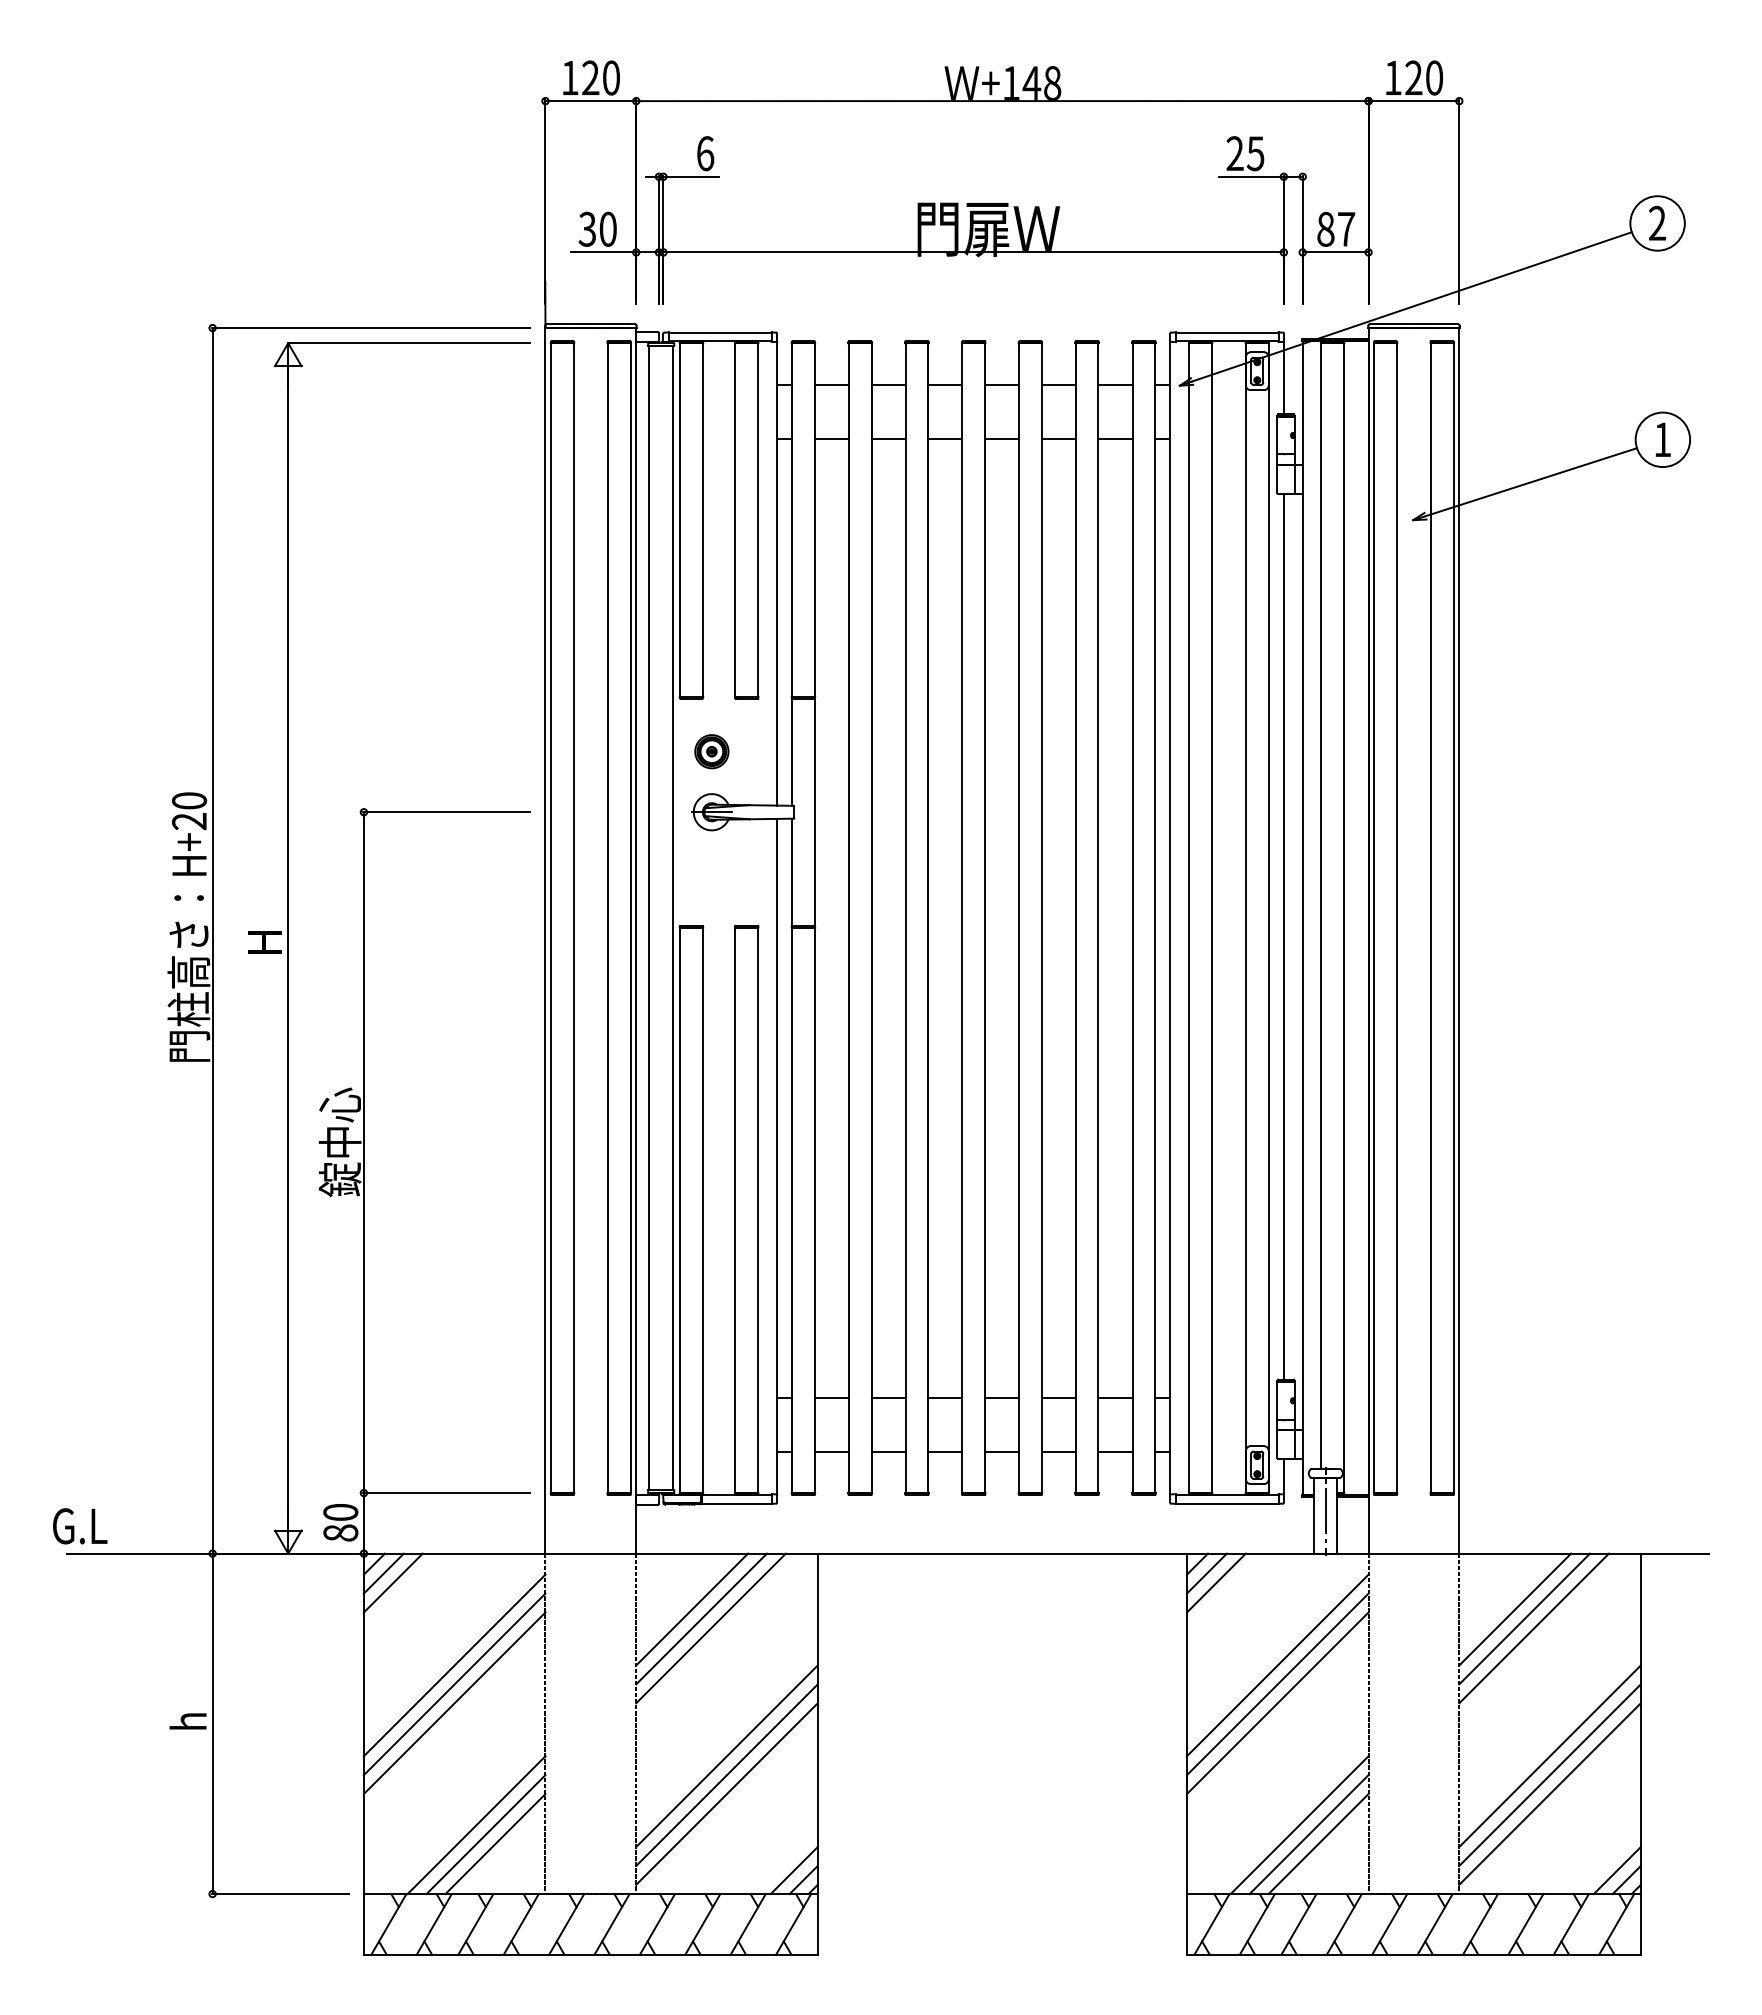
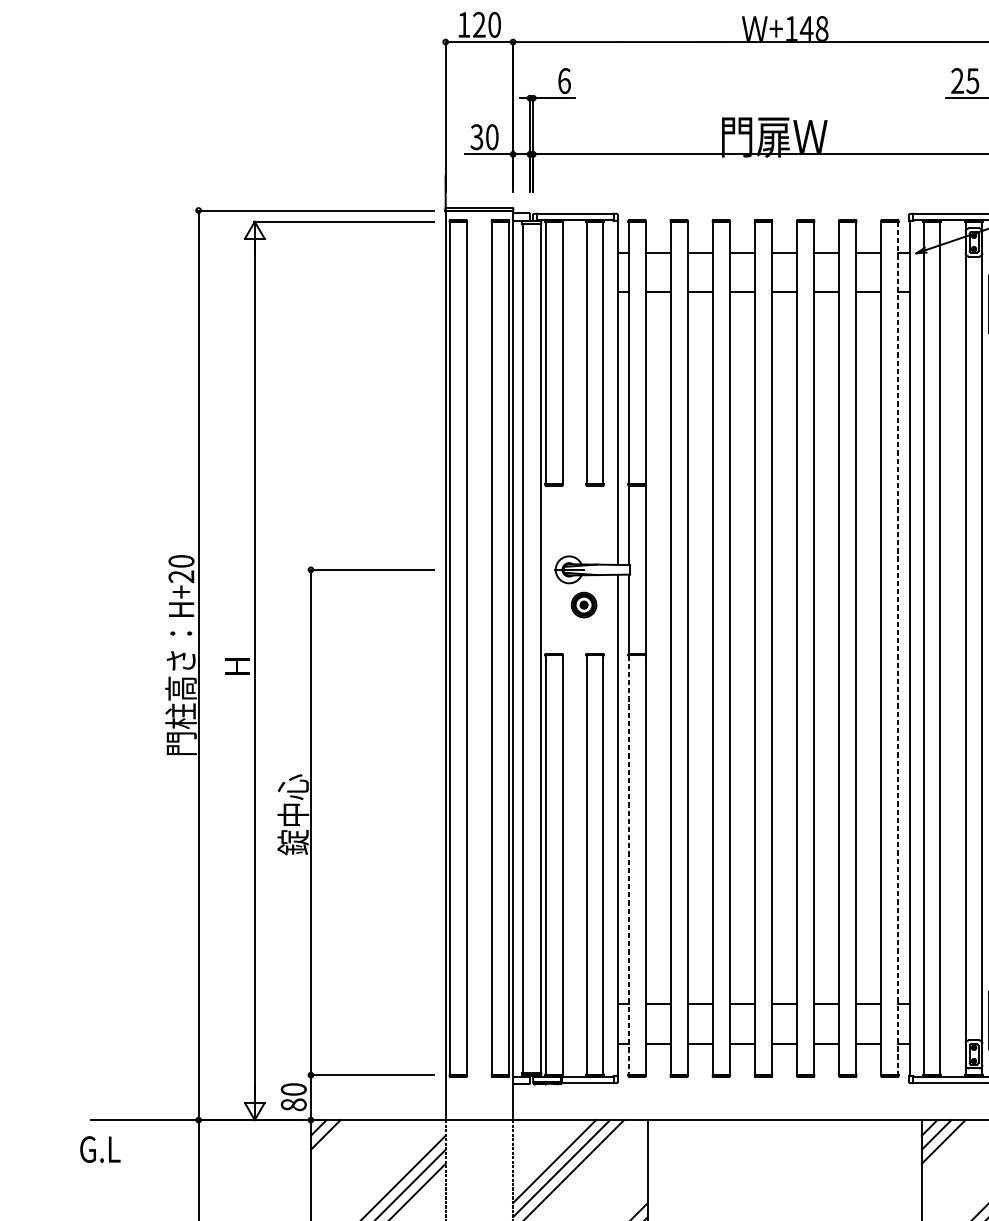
part: (711, 751) -> (583, 604), moved
line: (1155, 918) -> (898, 648), solid -> dashed
line: (792, 1210) -> (629, 865), solid -> dashed
text: (80, 1526) -> (100, 1149), moved
line: (392, 1582) -> (332, 1141), removed

